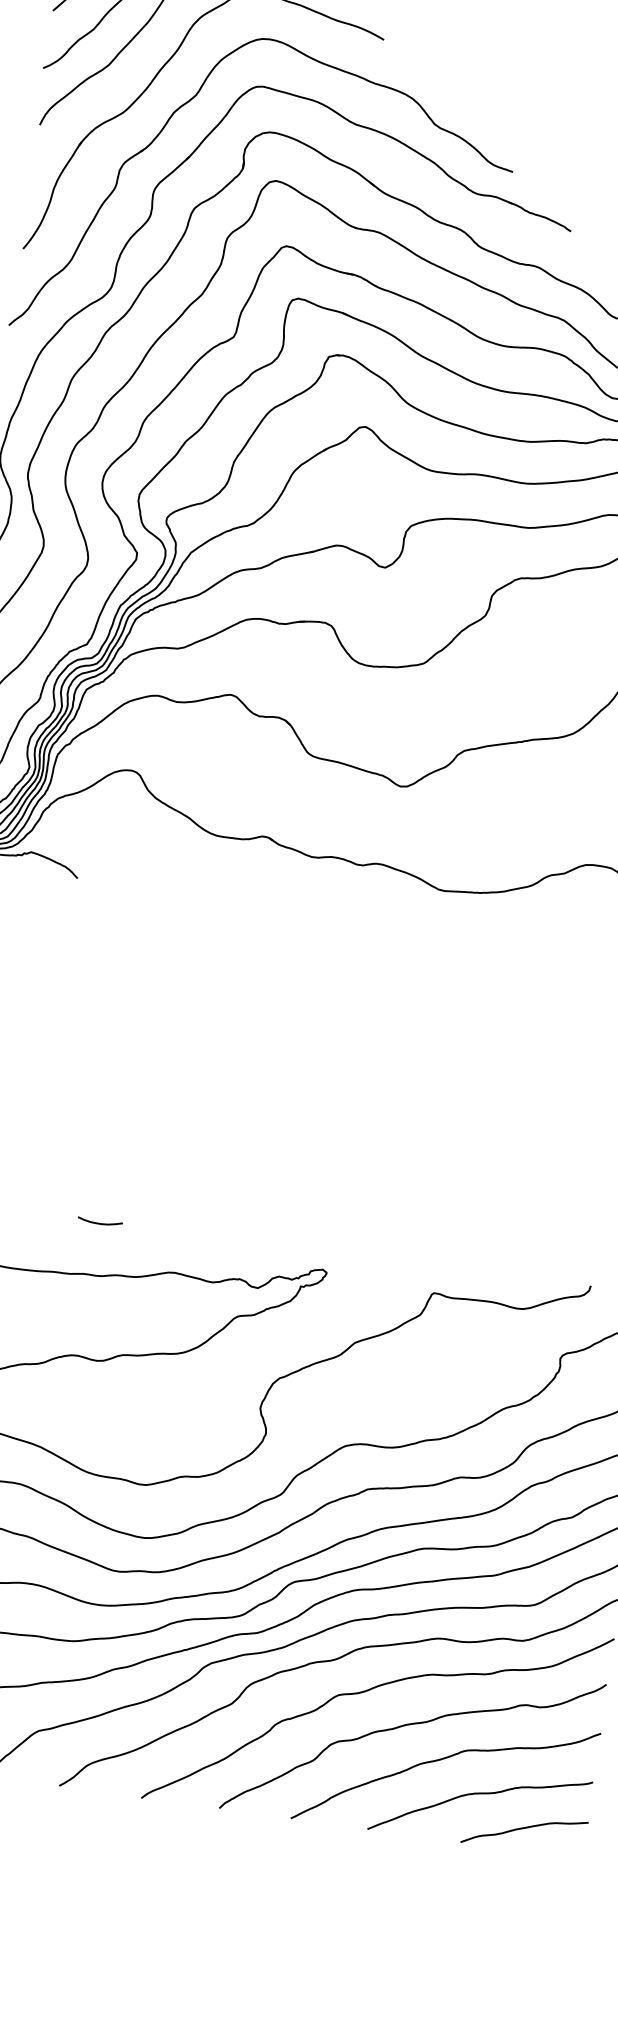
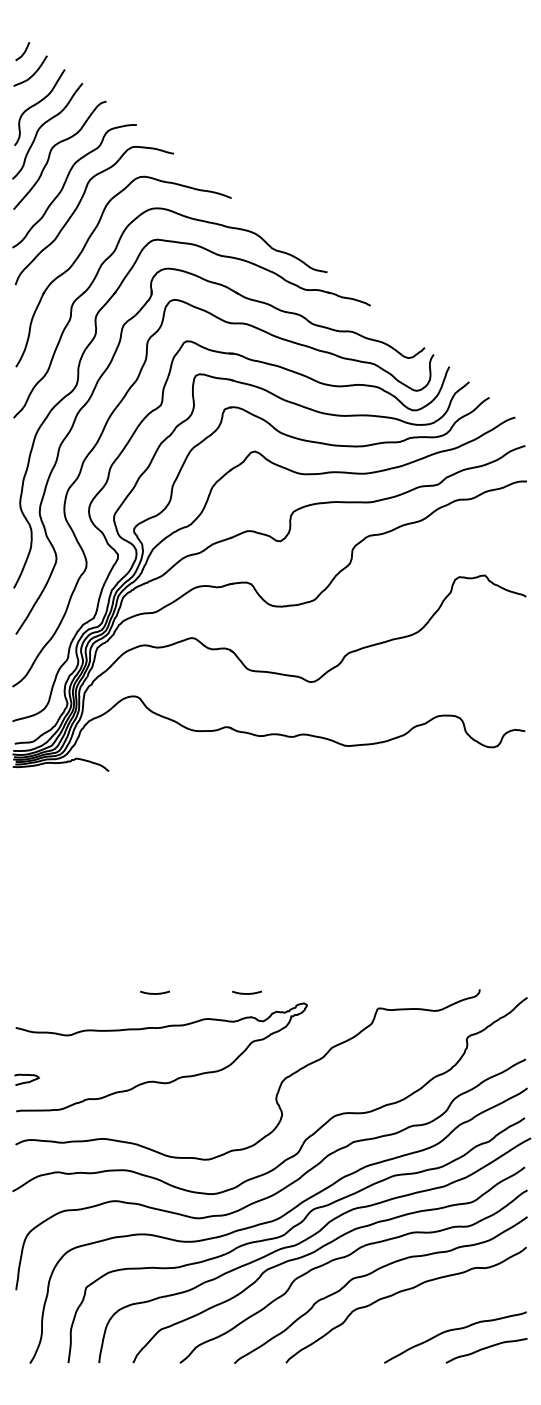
curve: (237, 1242) -> (246, 993), added
curve: (440, 1761) -> (425, 1312), removed

